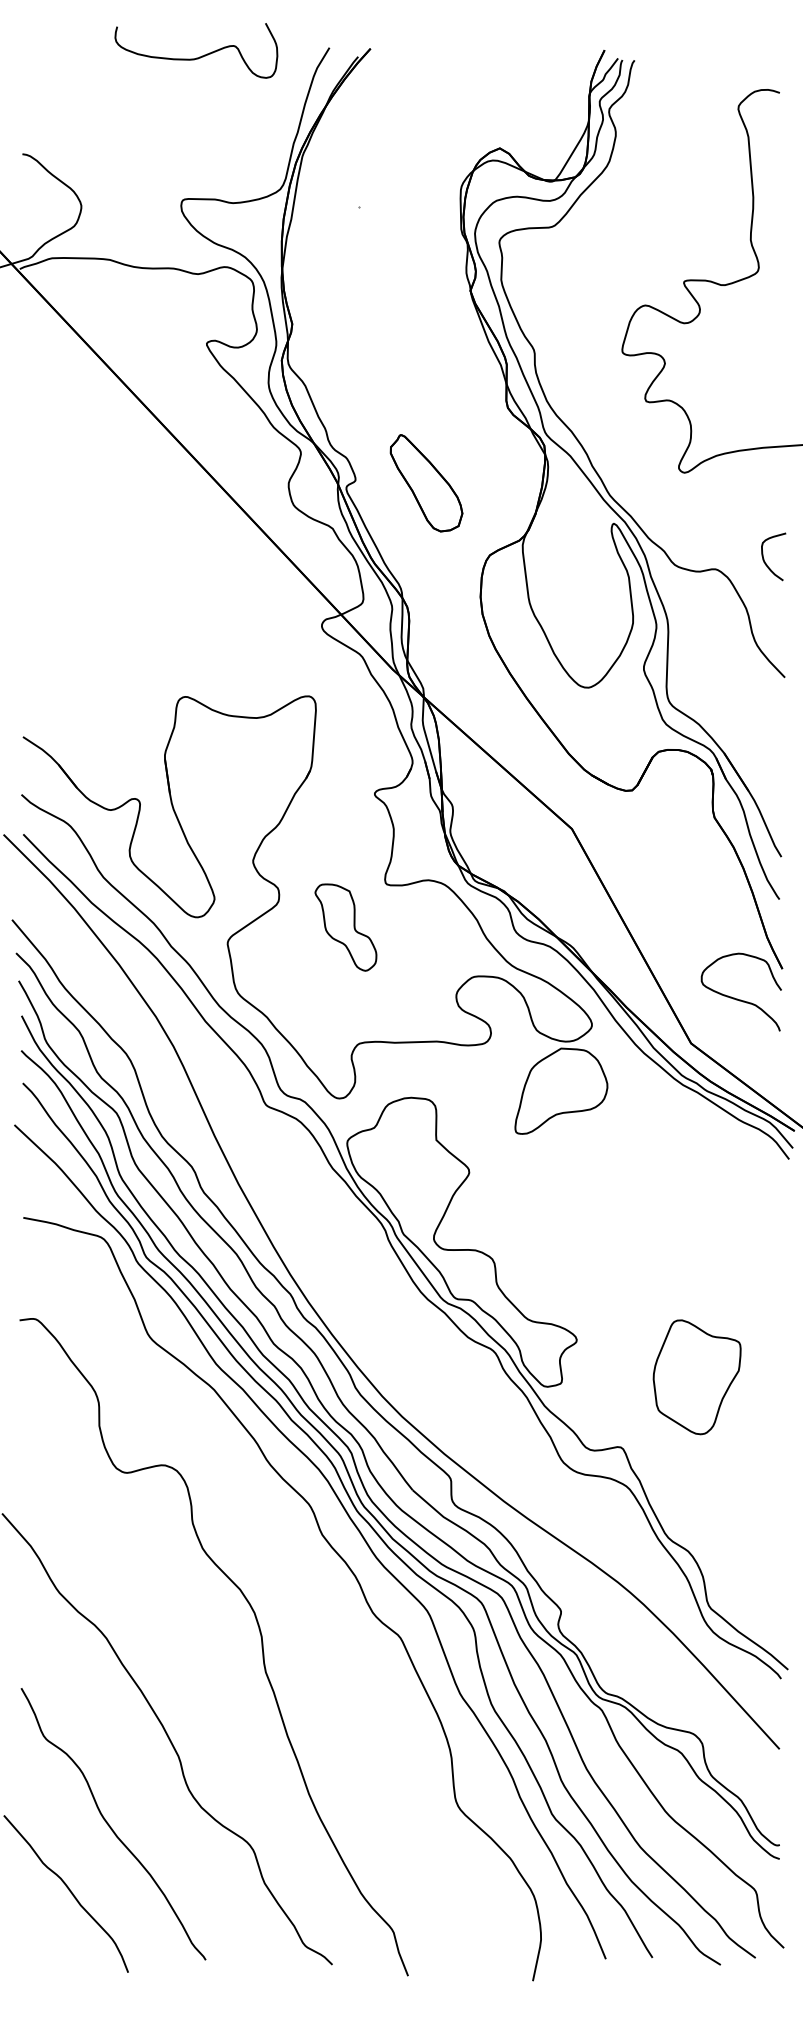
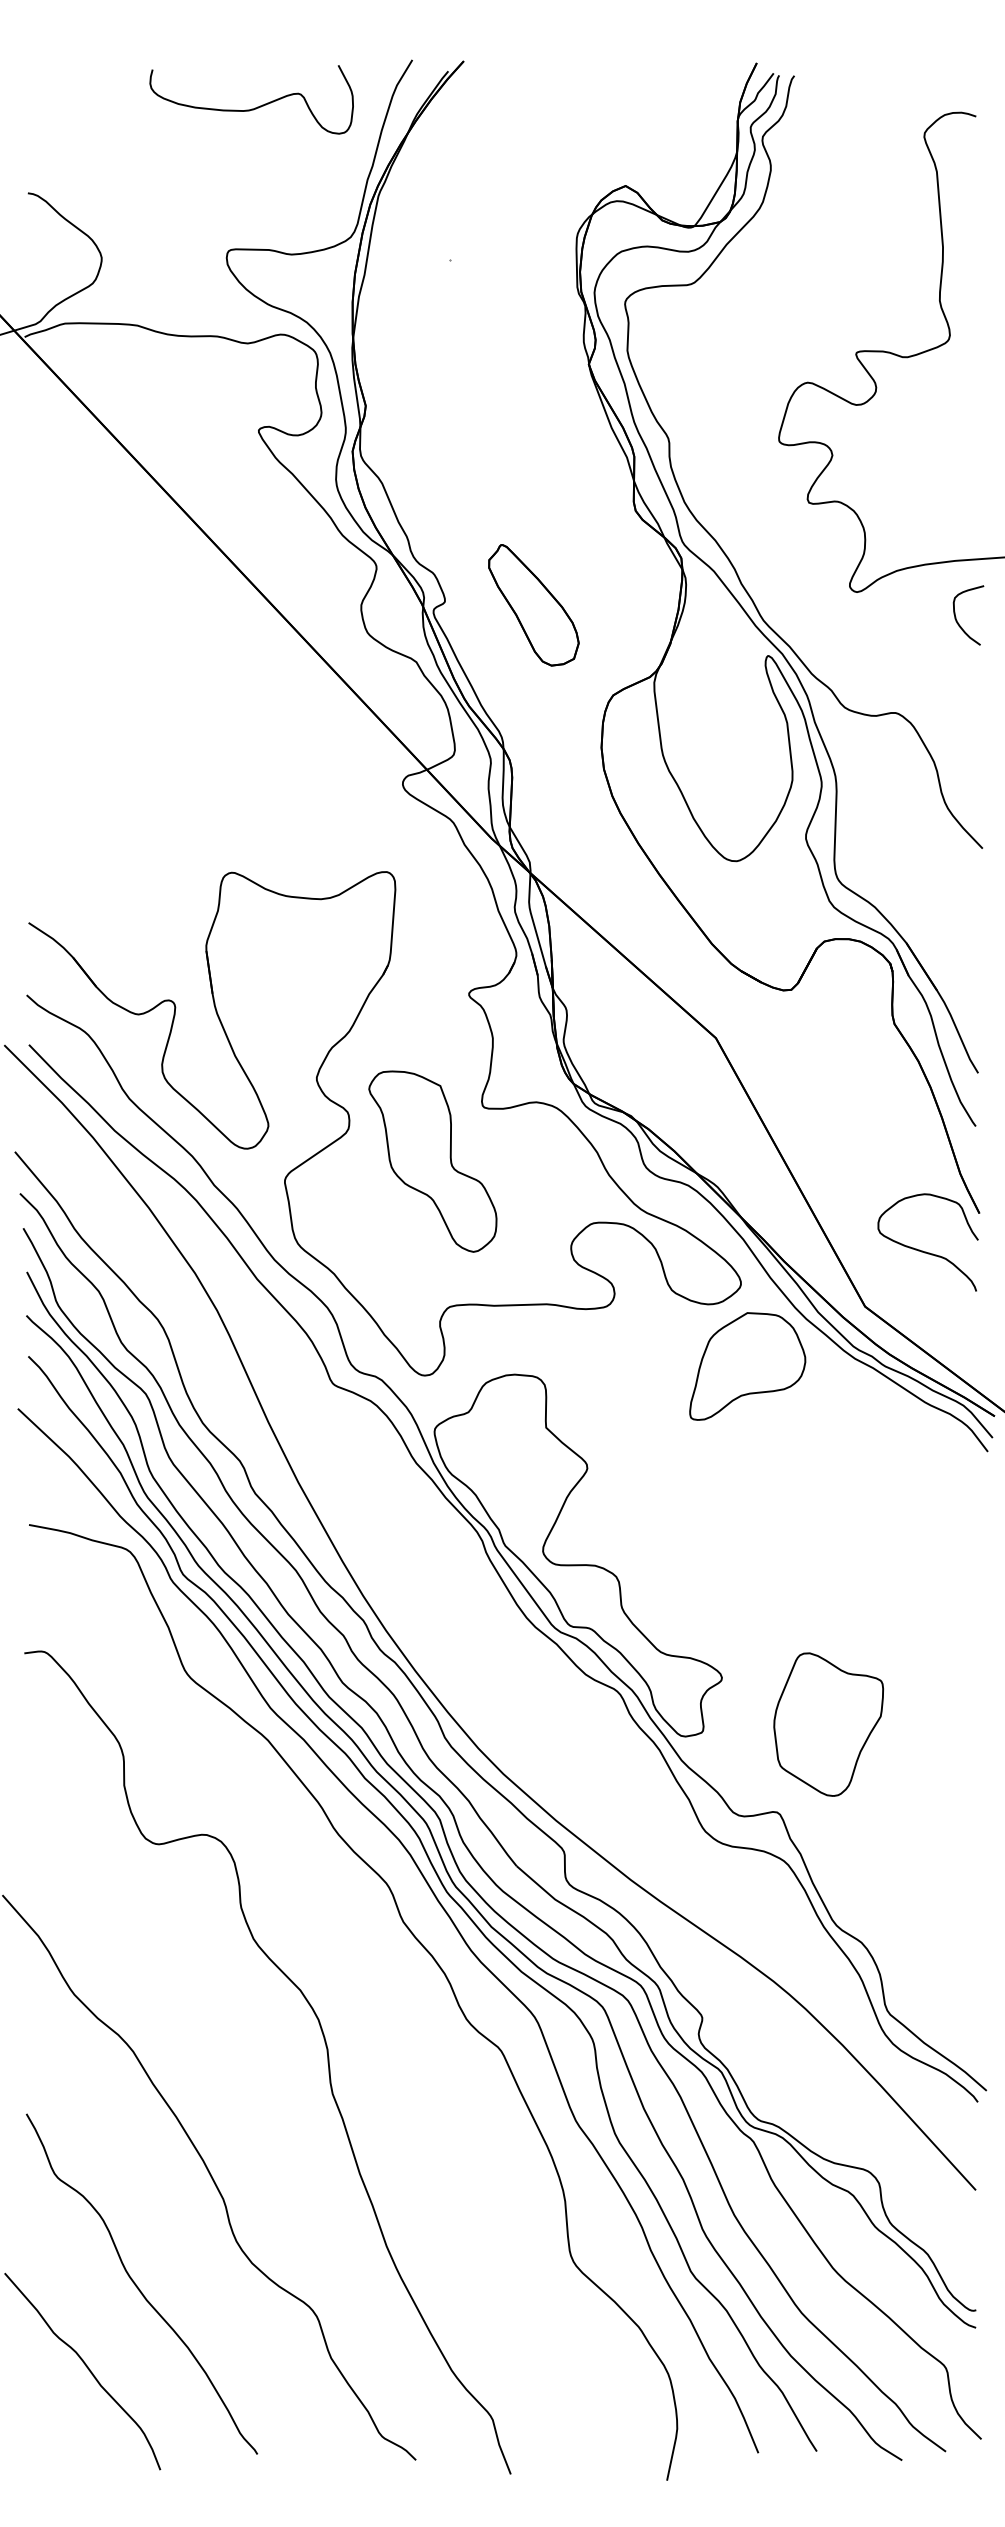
curve: (199, 56) -> (255, 107), moved
curve: (764, 557) -> (956, 616), moved
part: (345, 927) -> (432, 1161), size x1.67
part: (561, 1091) -> (747, 1366), moved
part: (697, 1377) -> (828, 1724), moved

